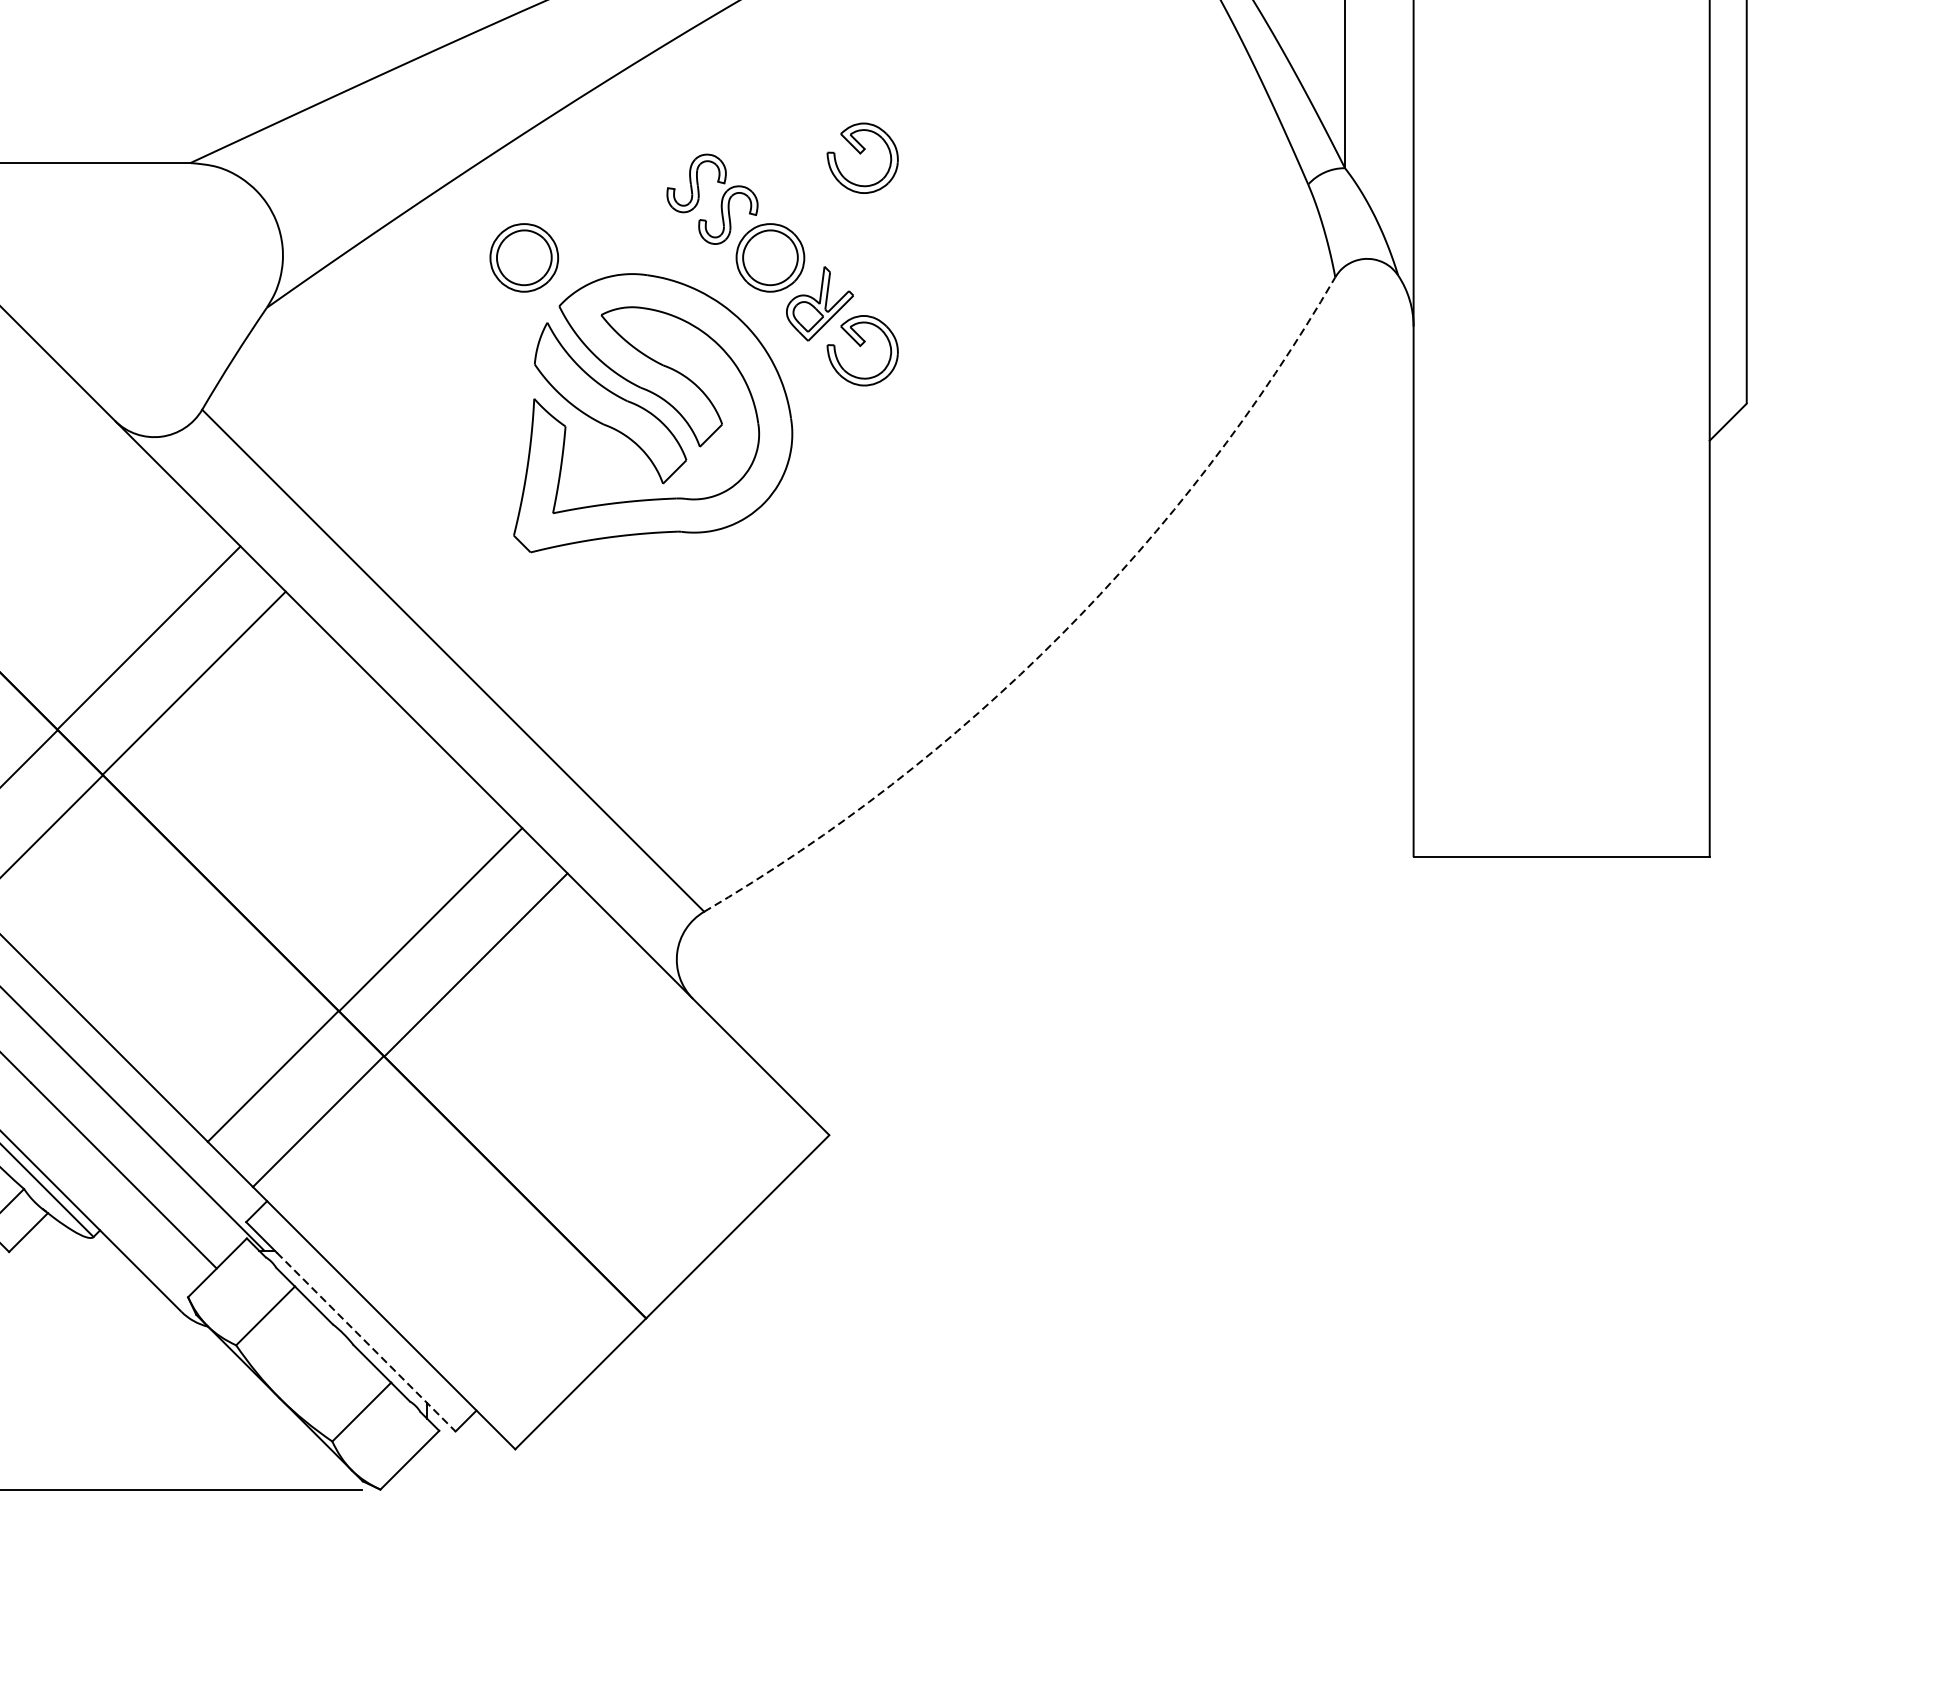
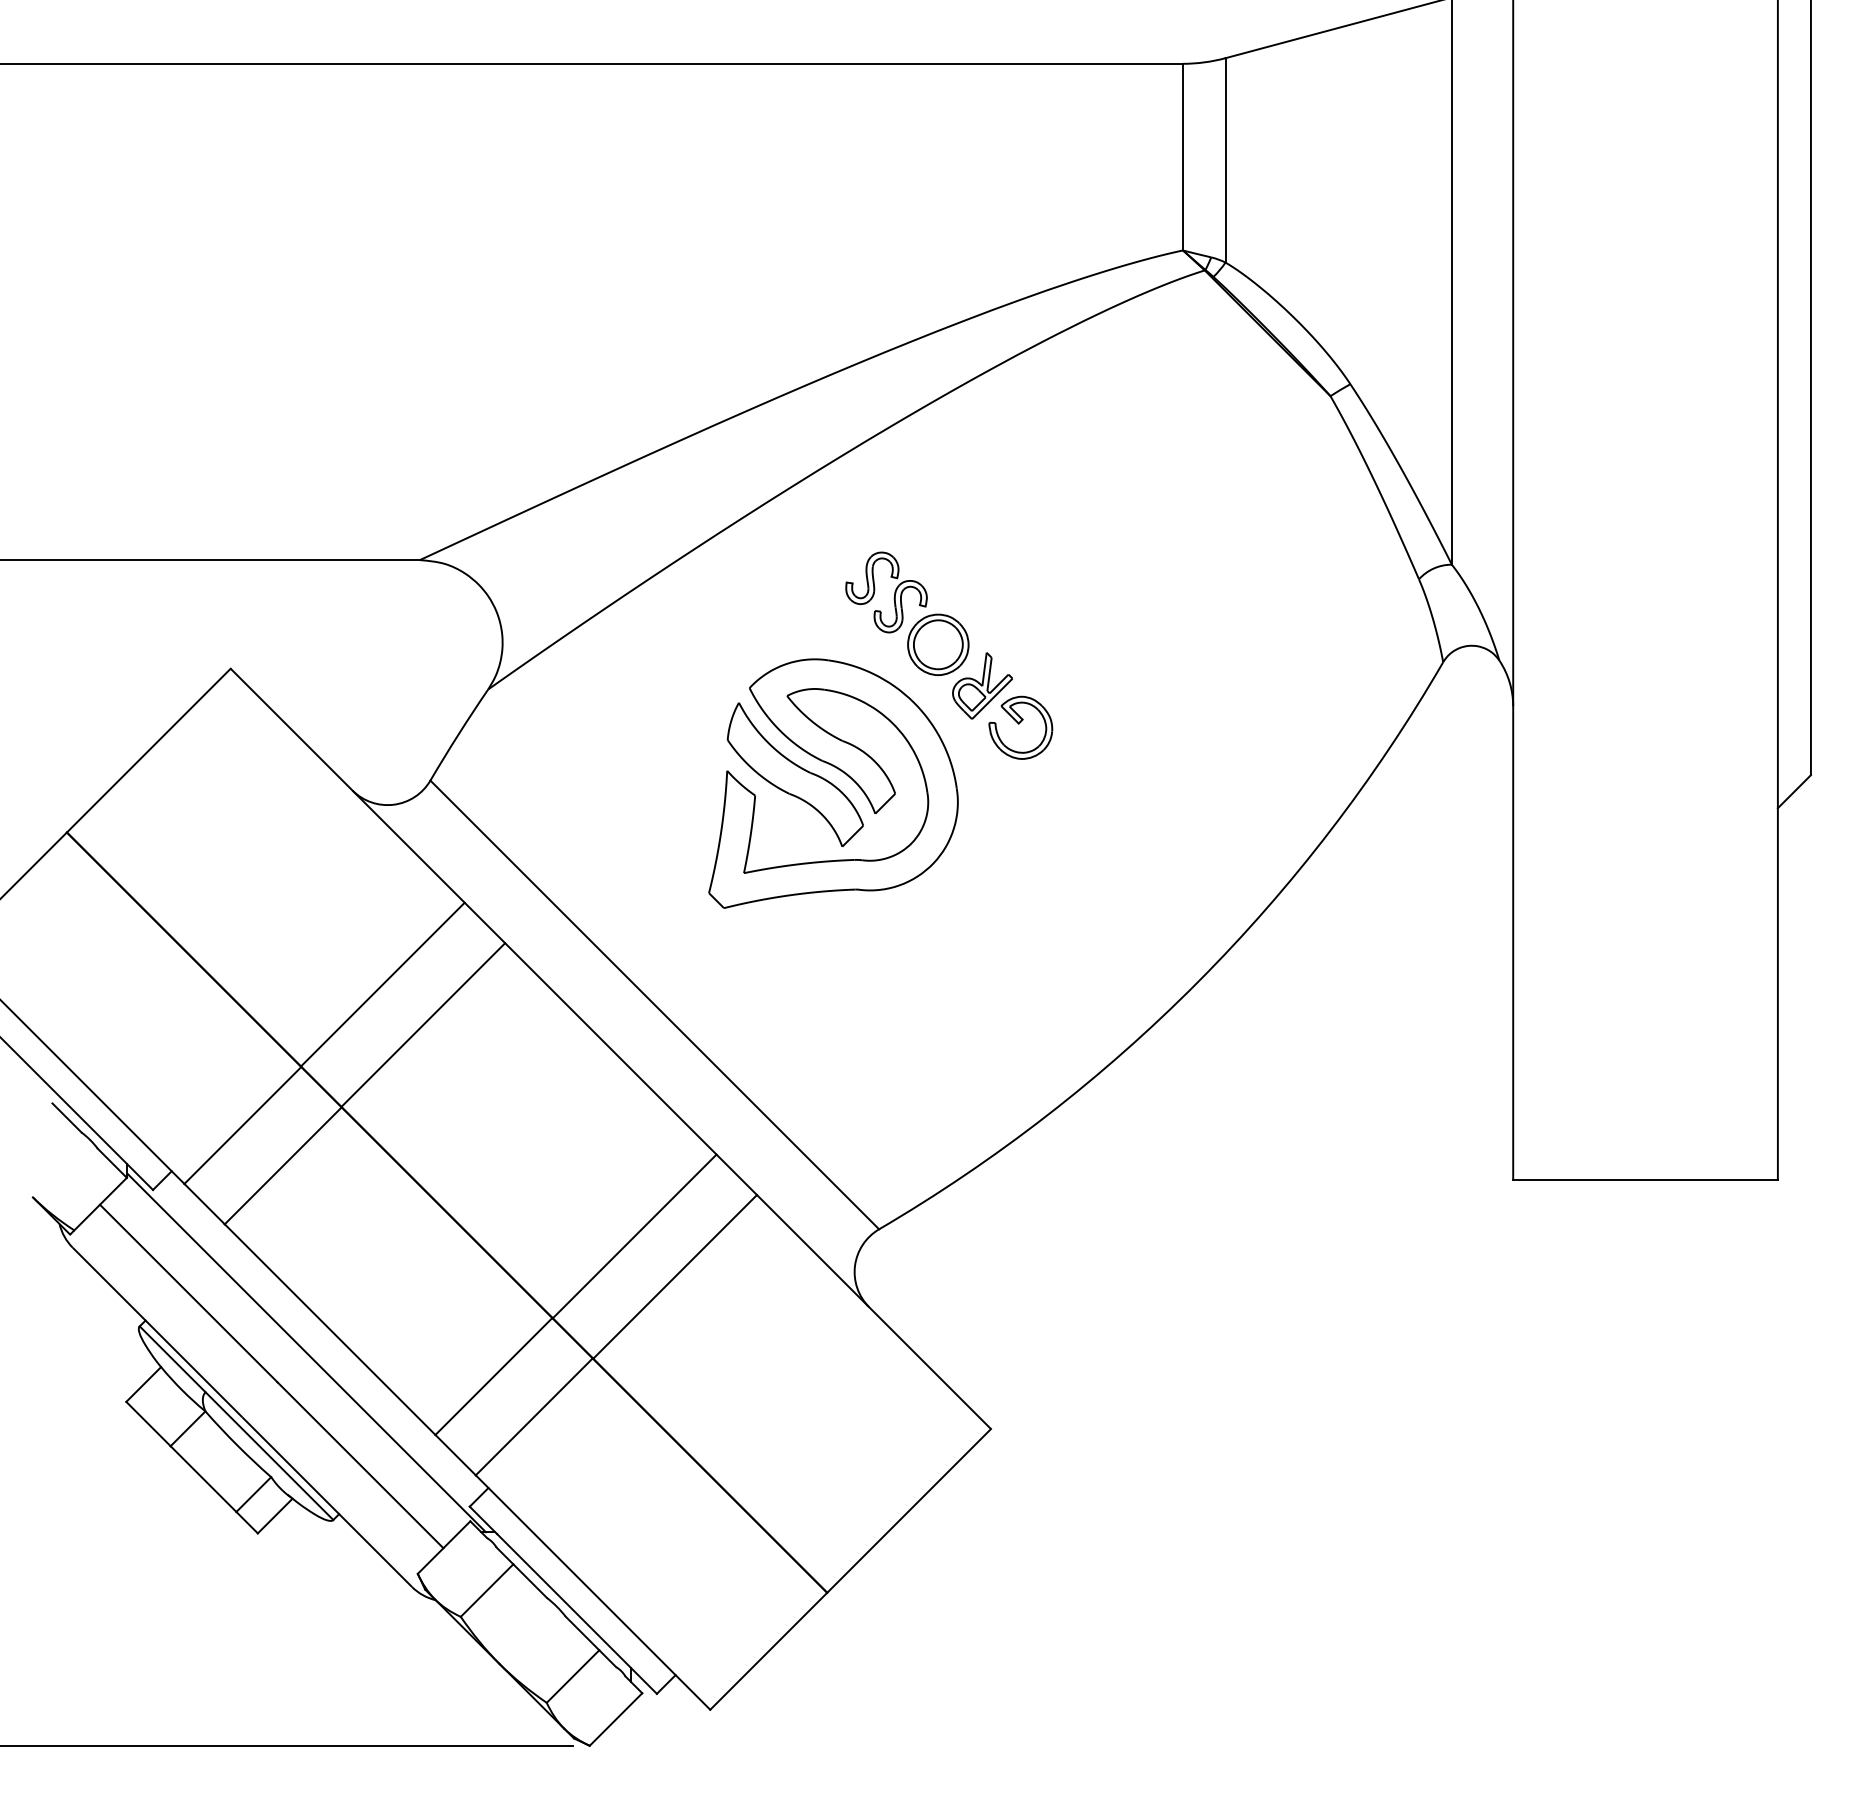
part: (862, 157) -> (1020, 555), removed
part: (524, 257) -> (718, 644), removed
arc: (1060, 635) -> (1197, 982), dashed -> solid
line: (366, 1341) -> (577, 1613), dashed -> solid

